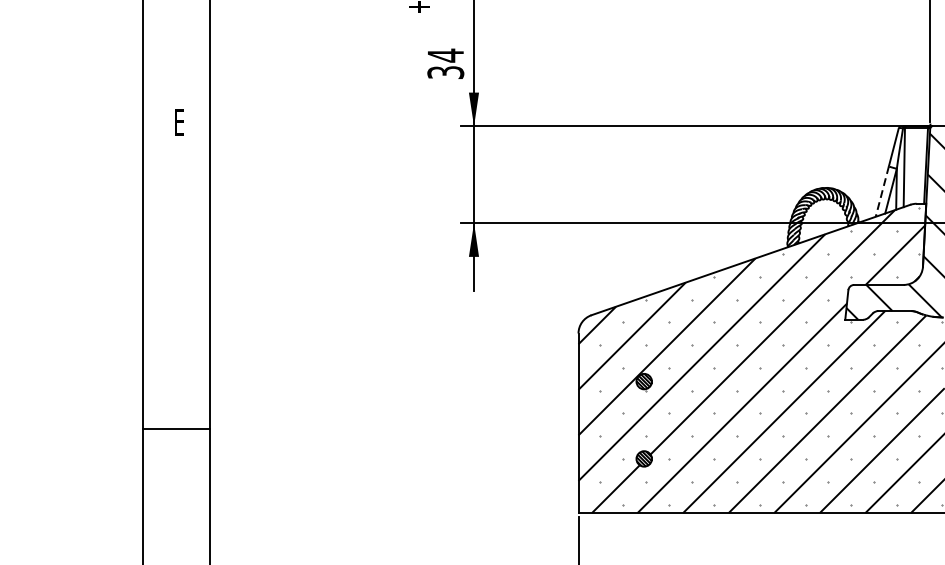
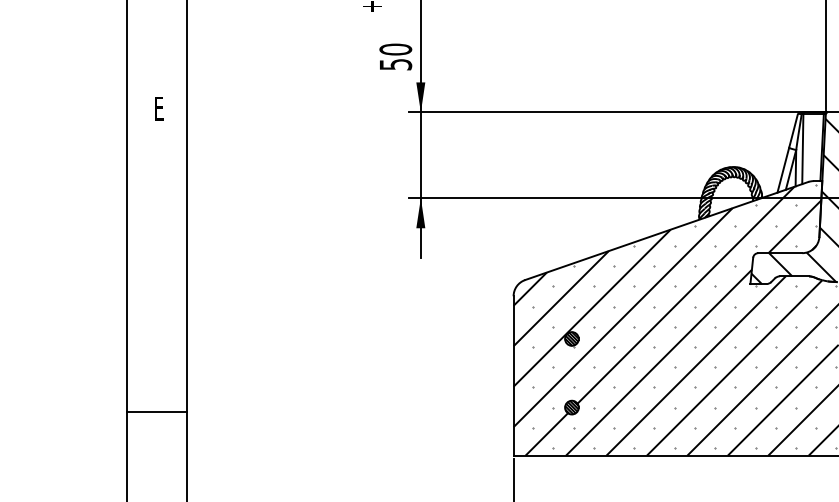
text: (445, 63) -> (395, 56), 34 -> 50
line: (882, 191) -> (783, 170), dashed -> solid
line: (176, 428) -> (156, 411), moved

